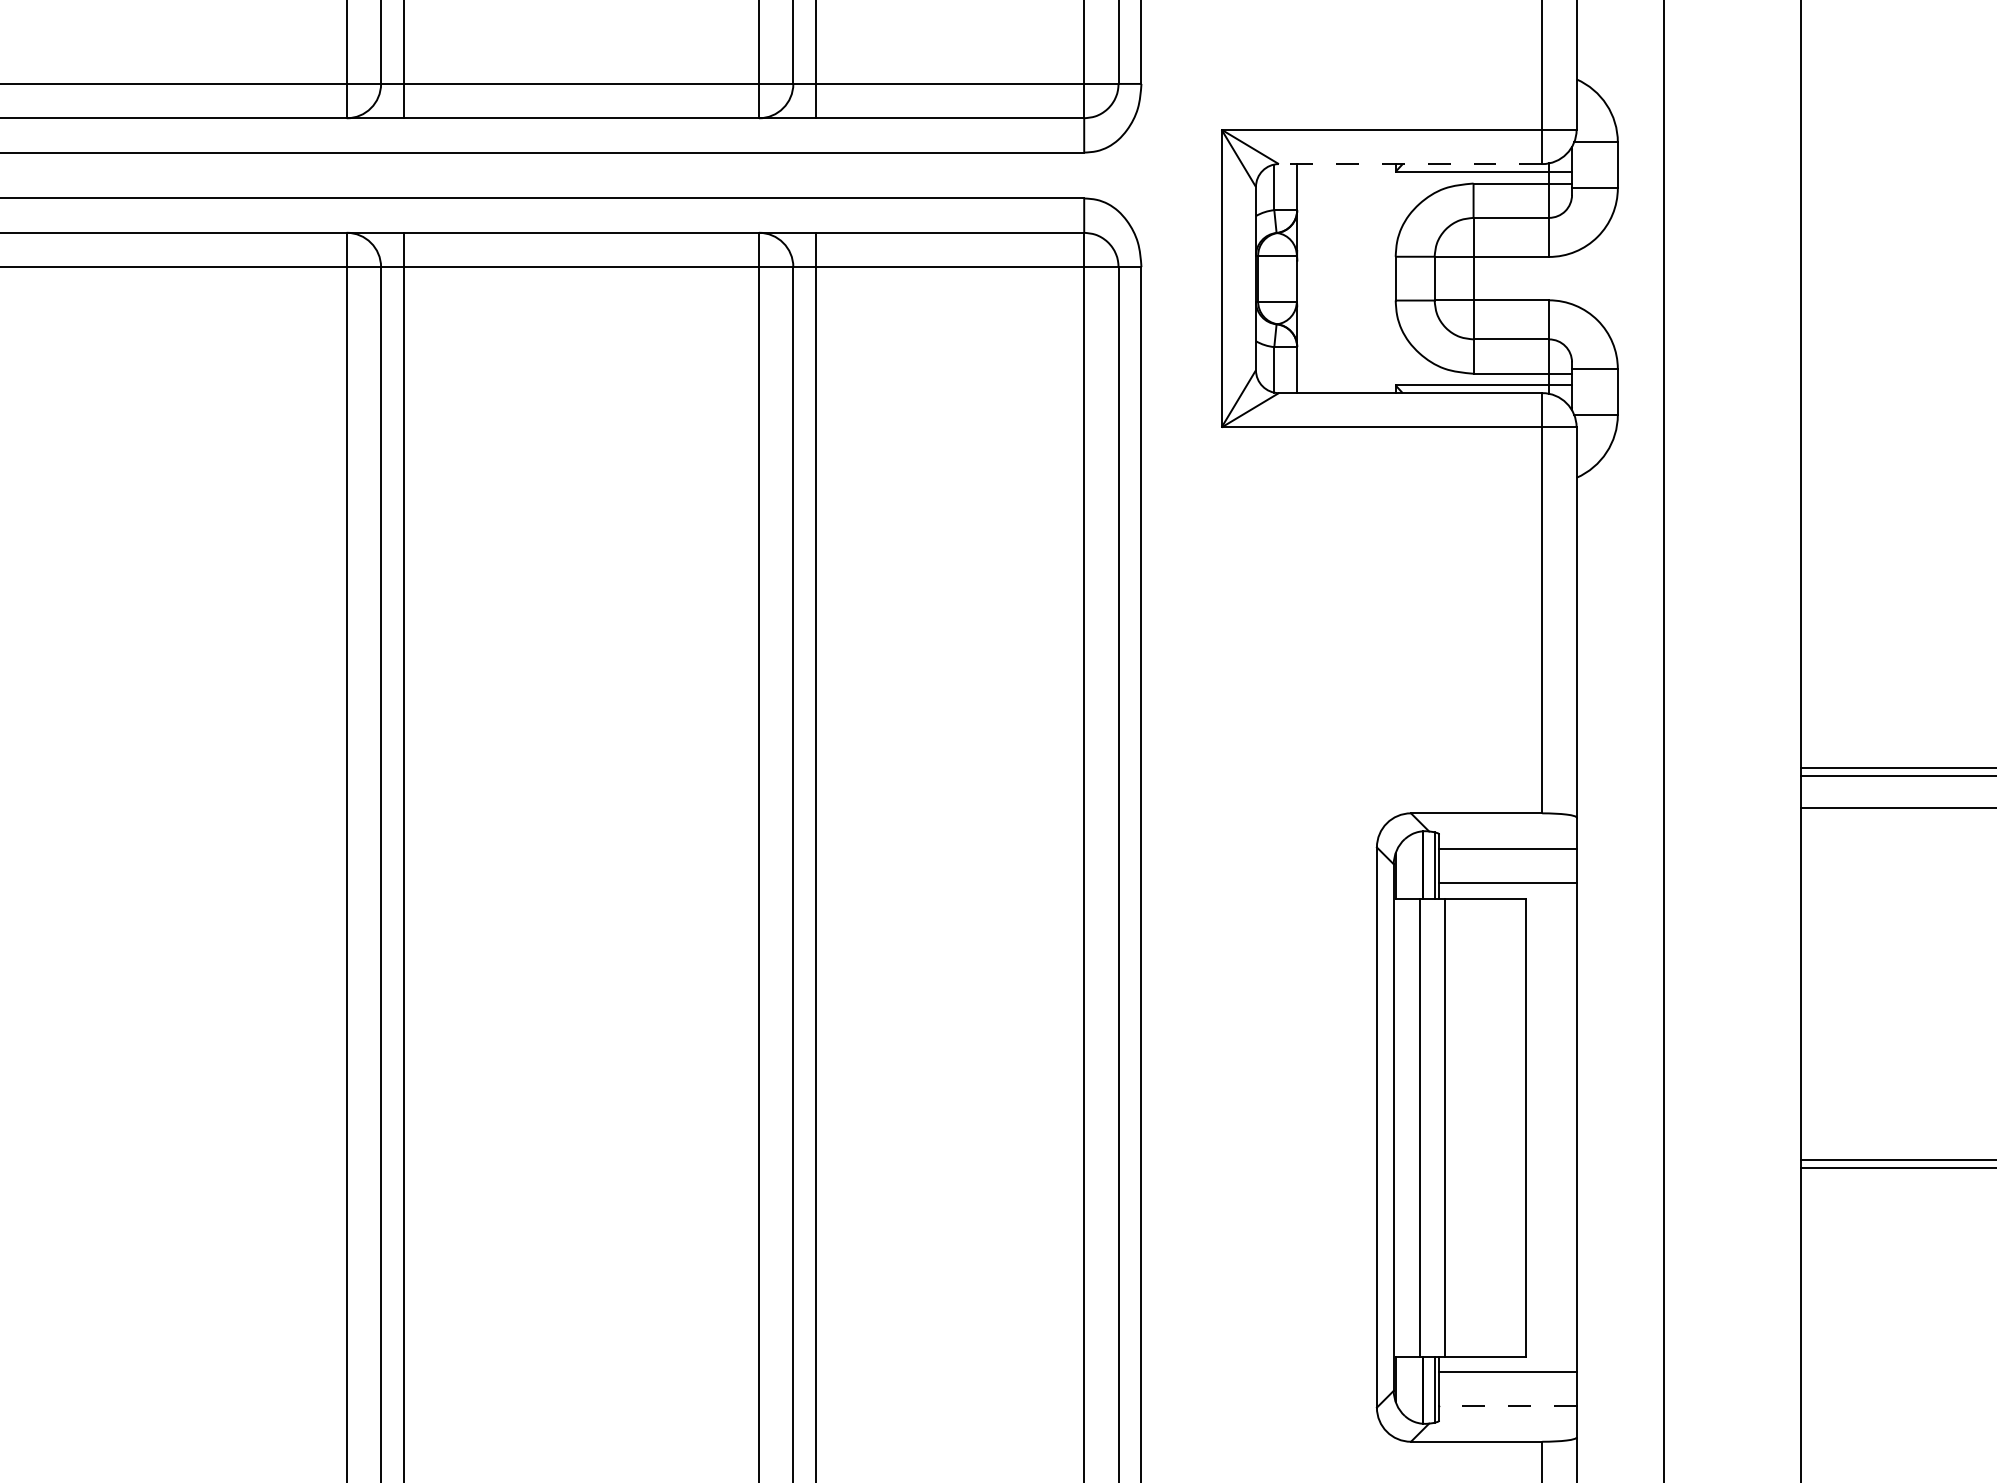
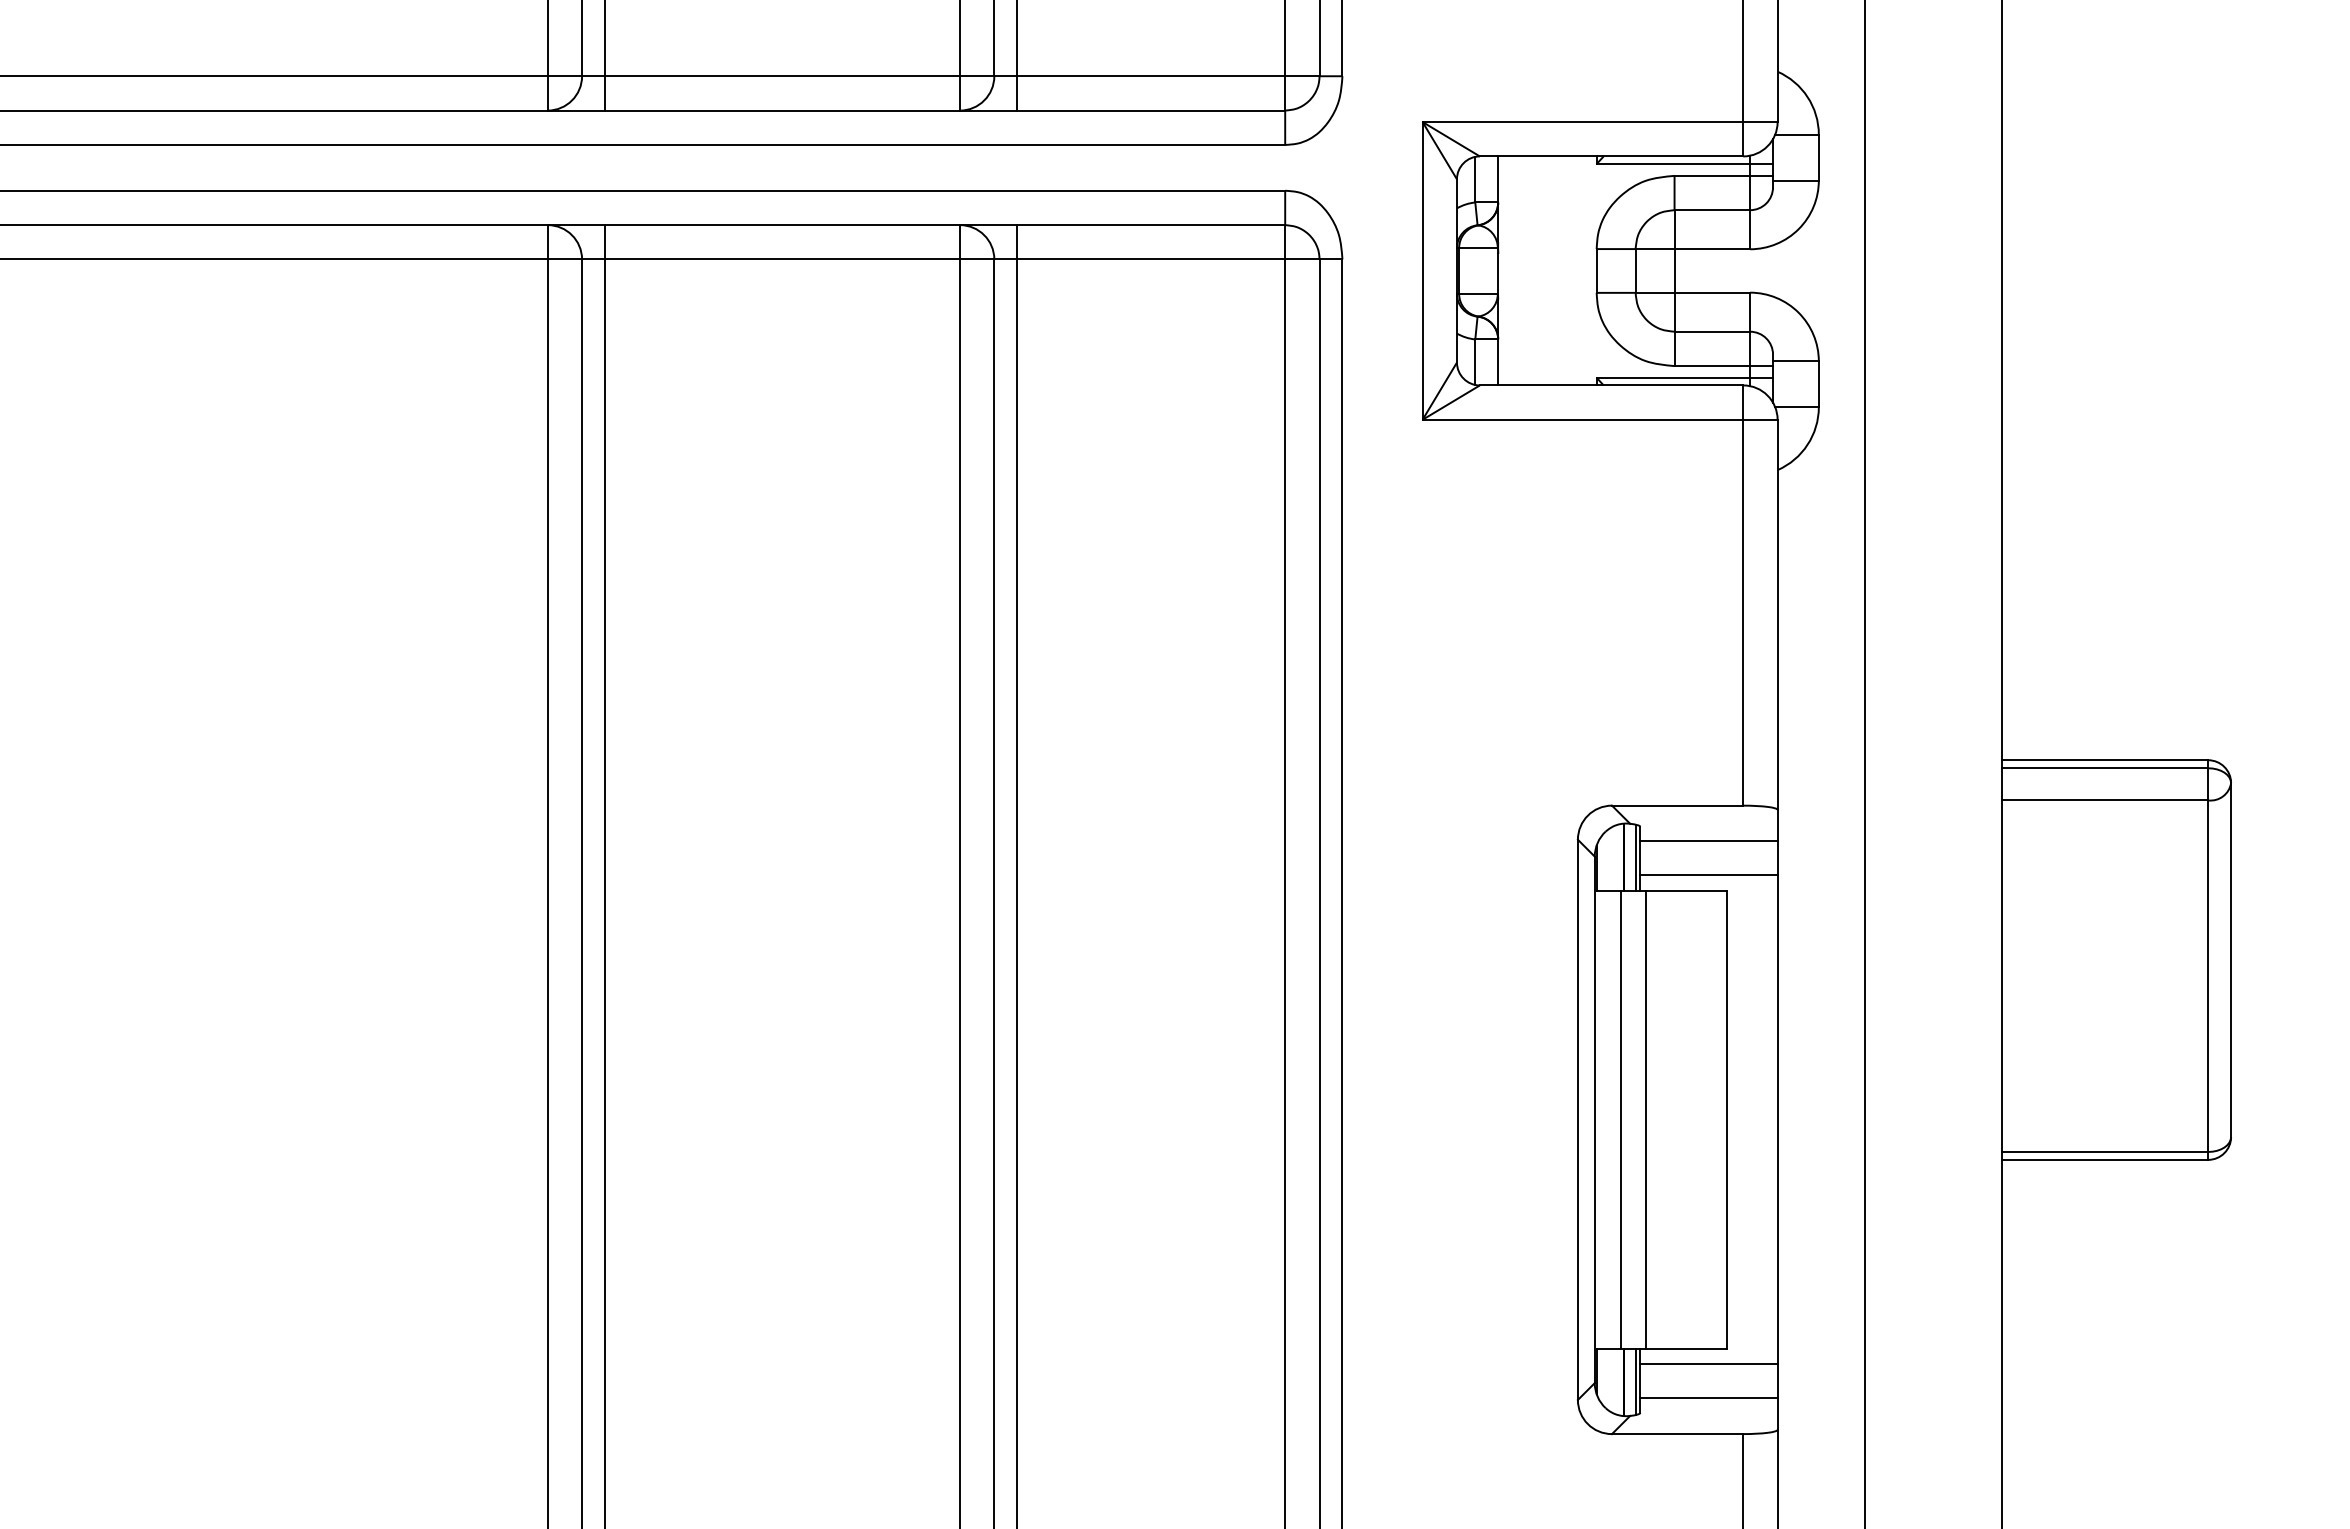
line: (1410, 164) -> (1611, 156), dashed -> solid
line: (1507, 1406) -> (1708, 1398), dashed -> solid

